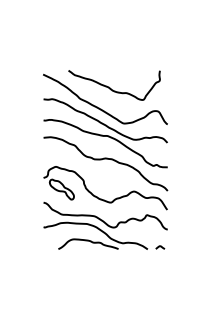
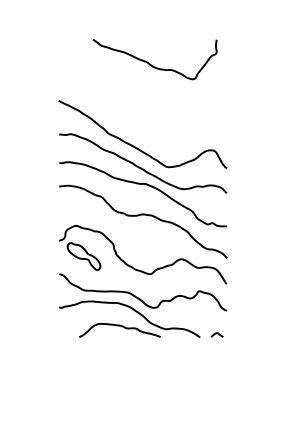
curve: (111, 88) -> (150, 63), moved

